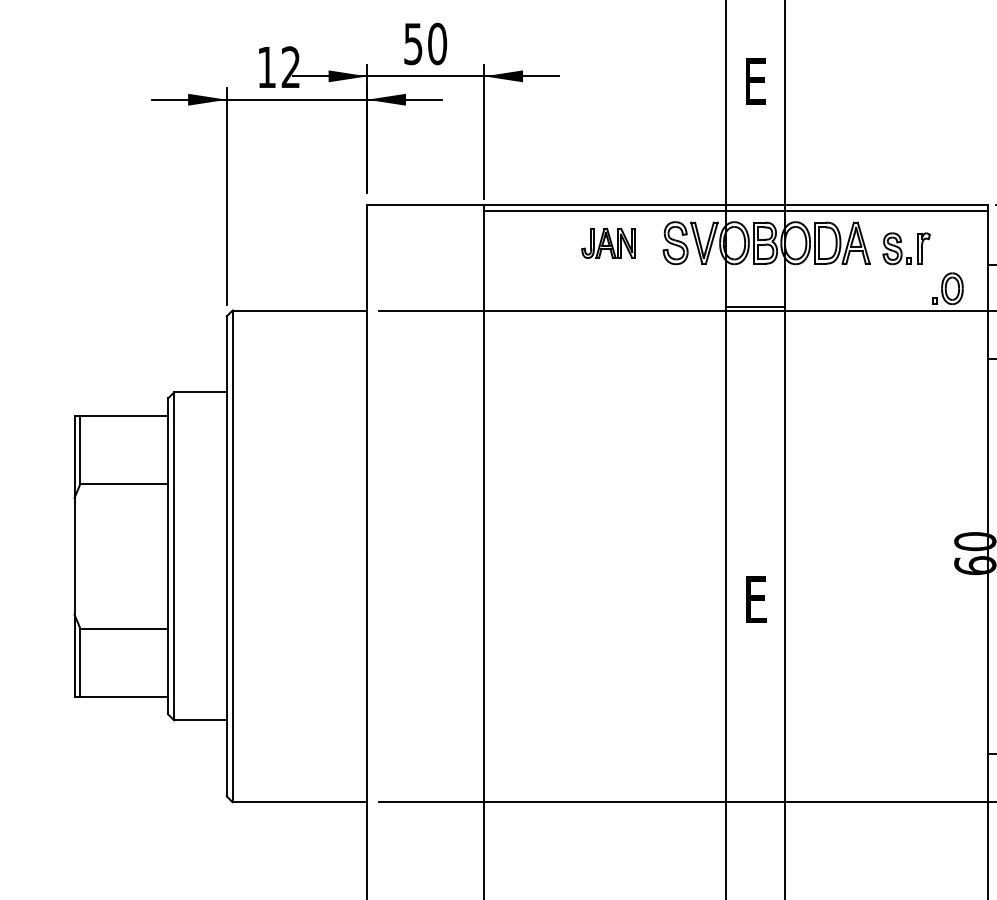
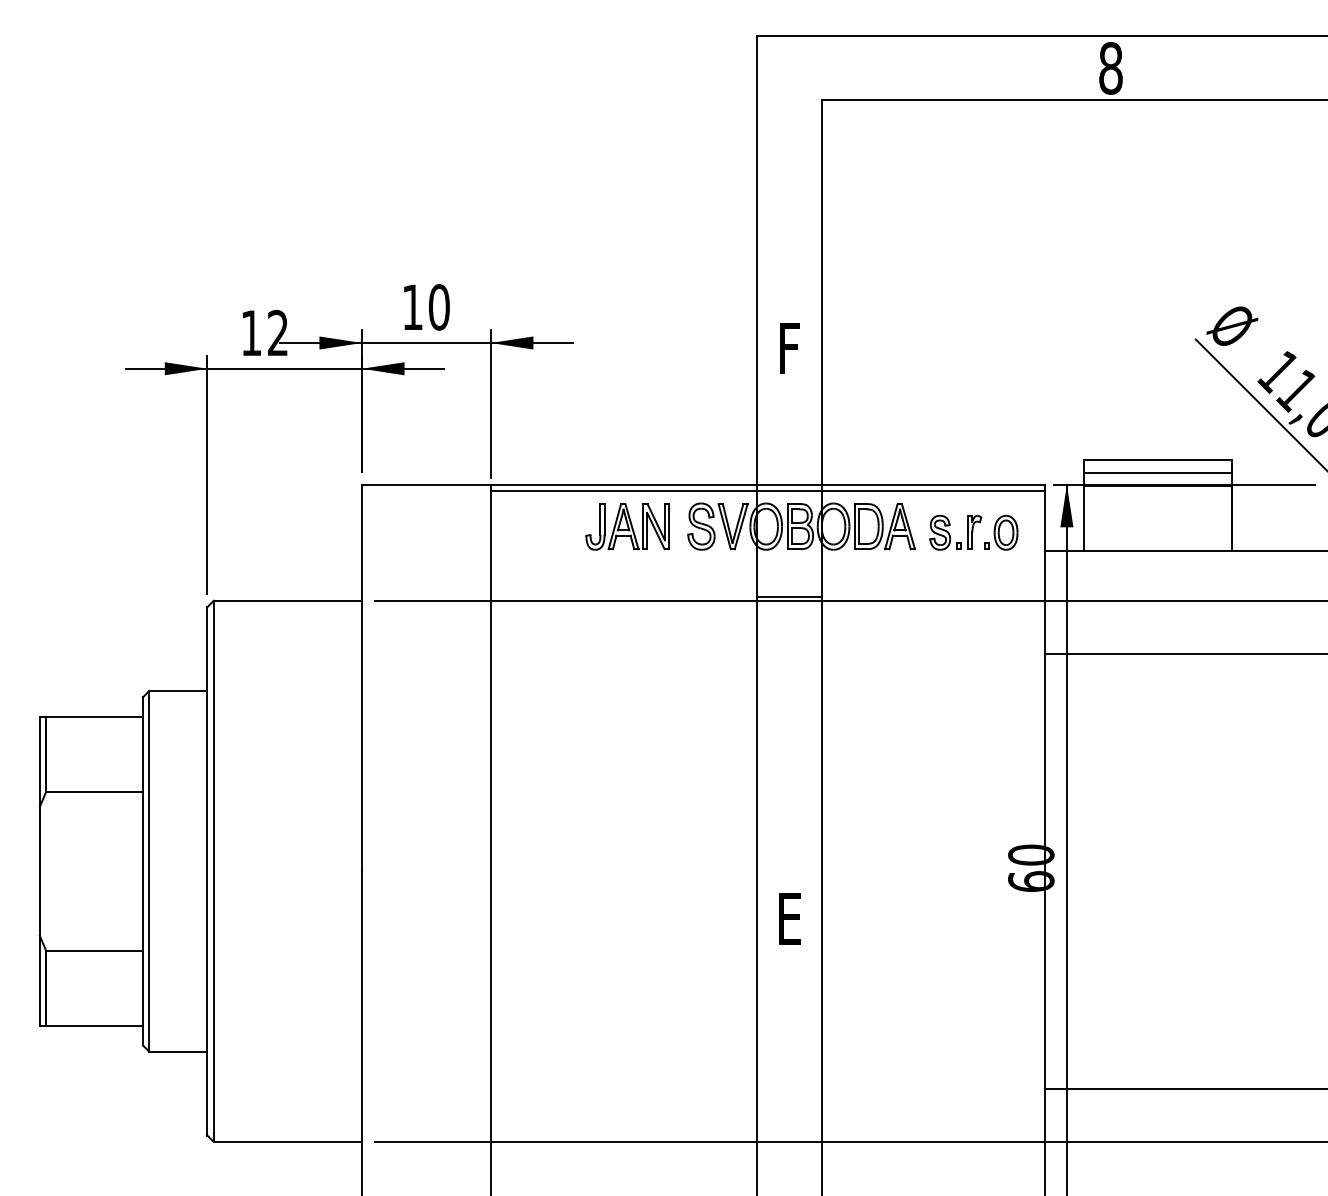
text: (413, 44) -> (412, 307), 50 -> 10
text: (755, 81) -> (789, 348), E -> F
part: (608, 243) -> (627, 526), size x1.43
part: (948, 288) -> (1001, 532), moved

